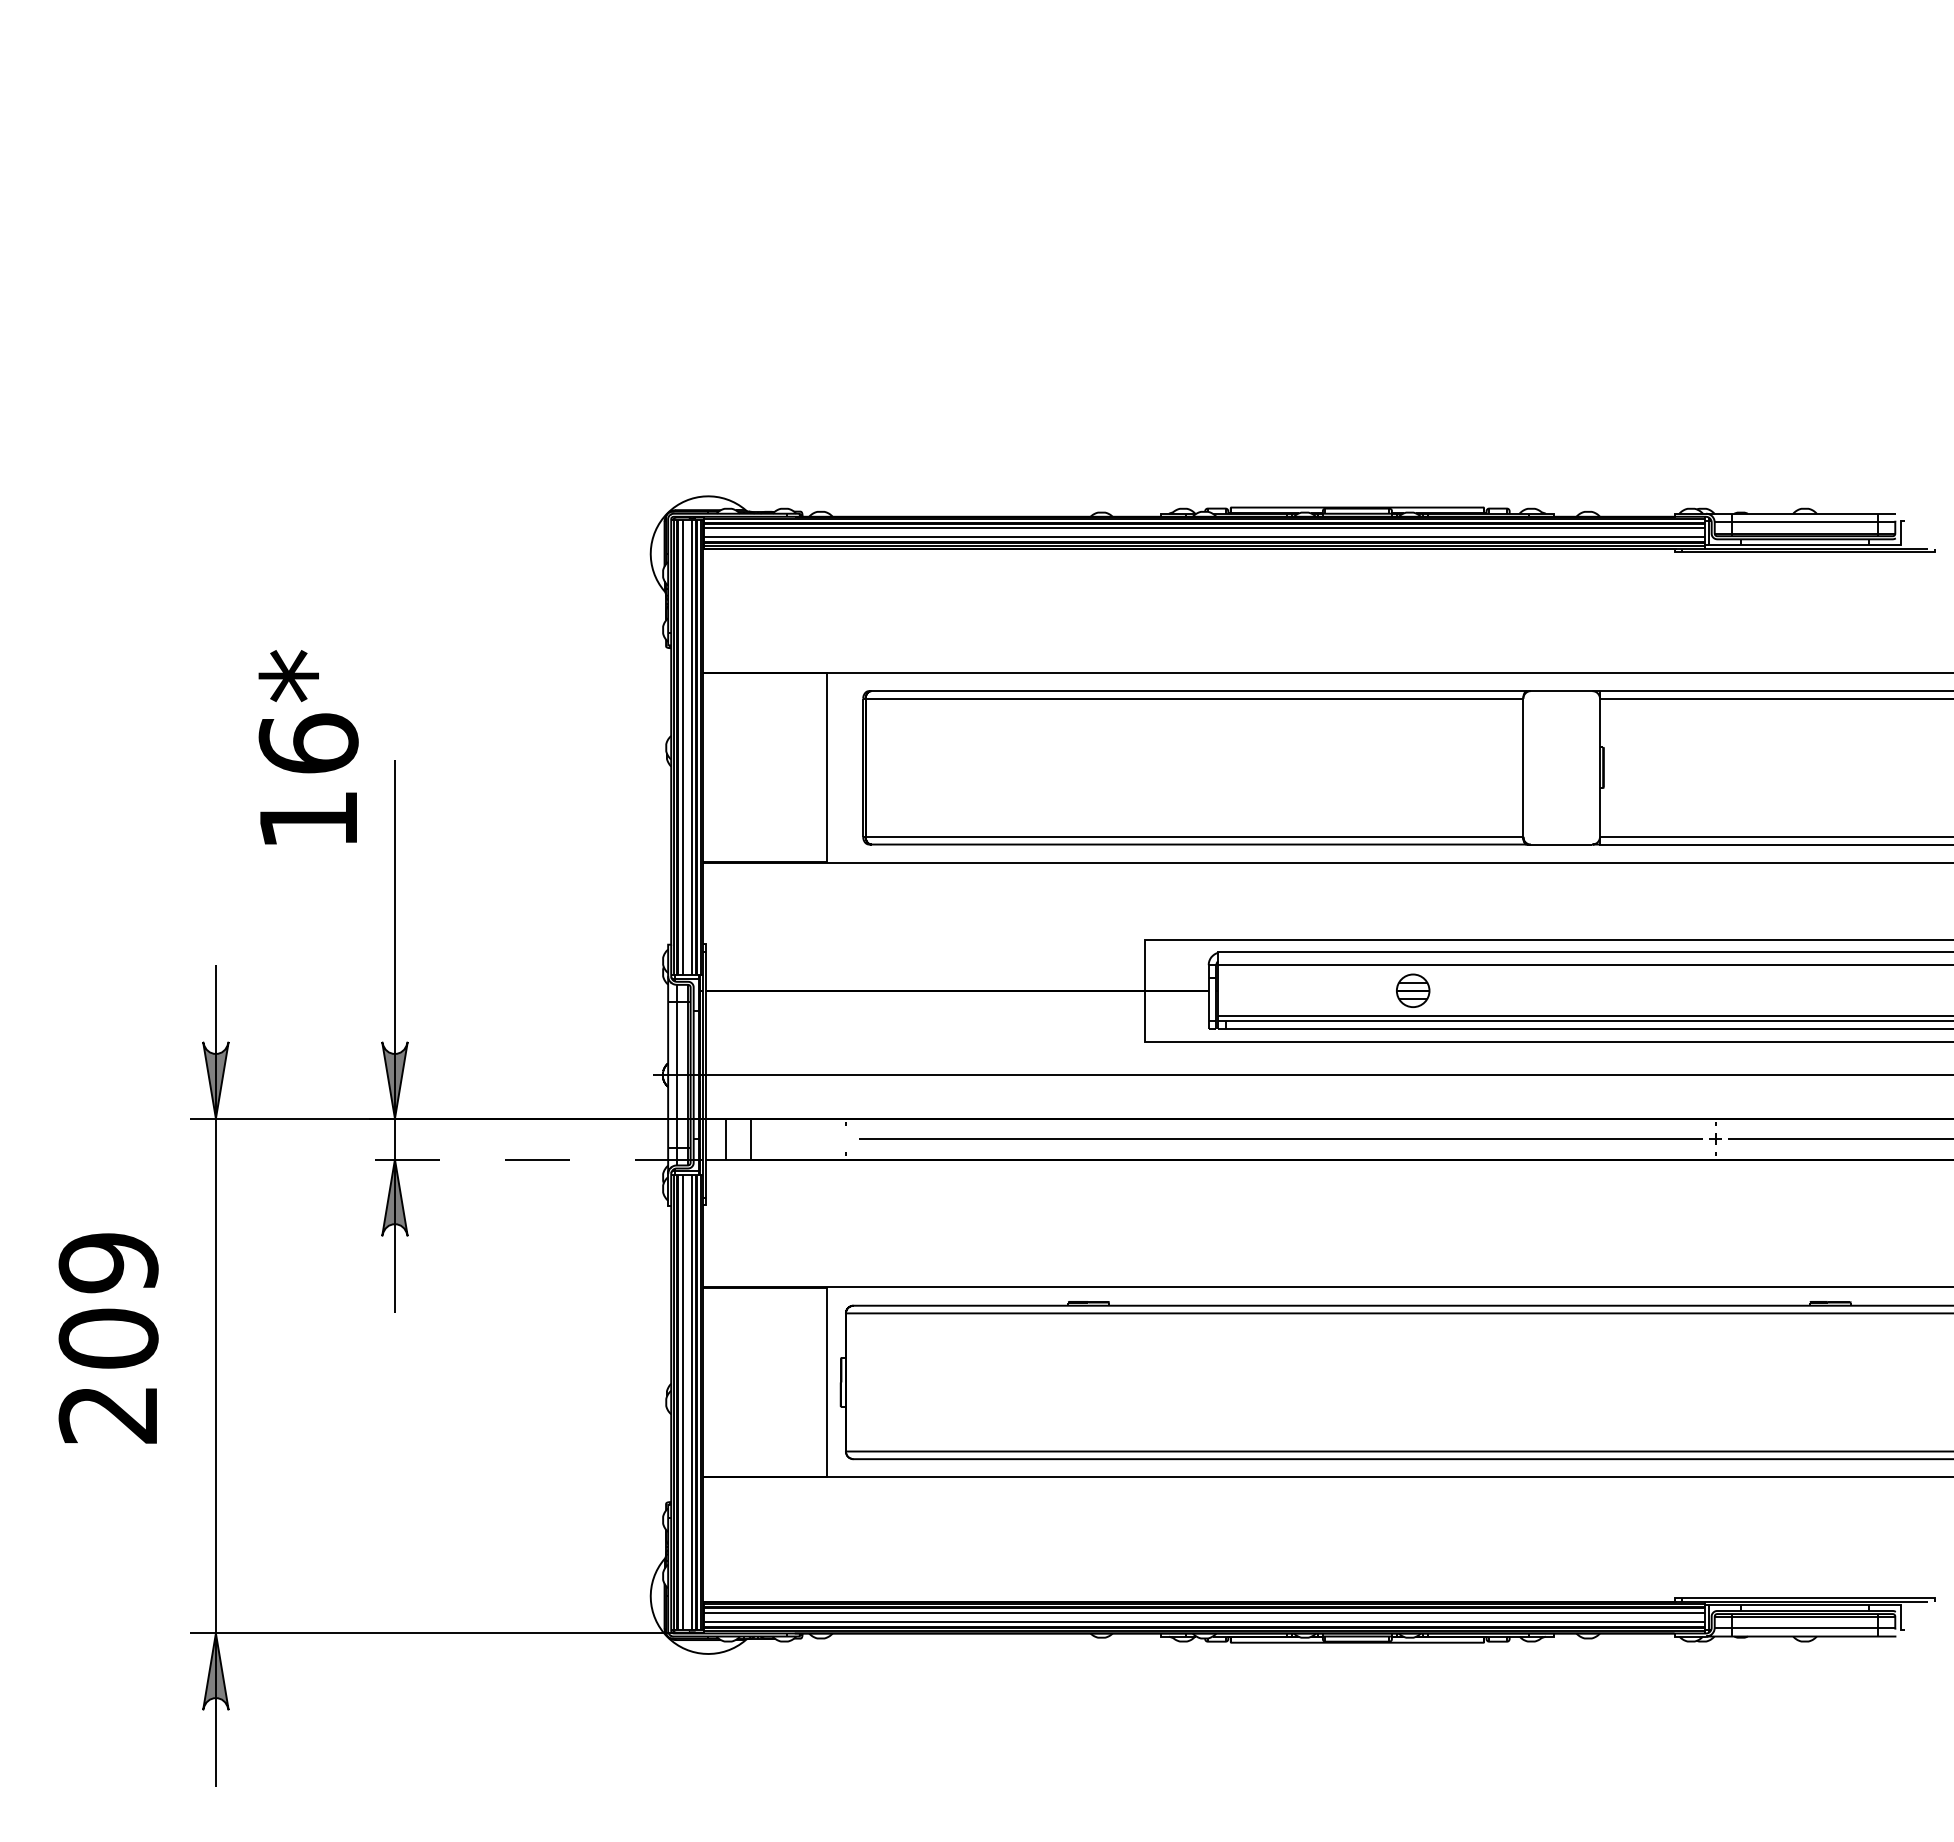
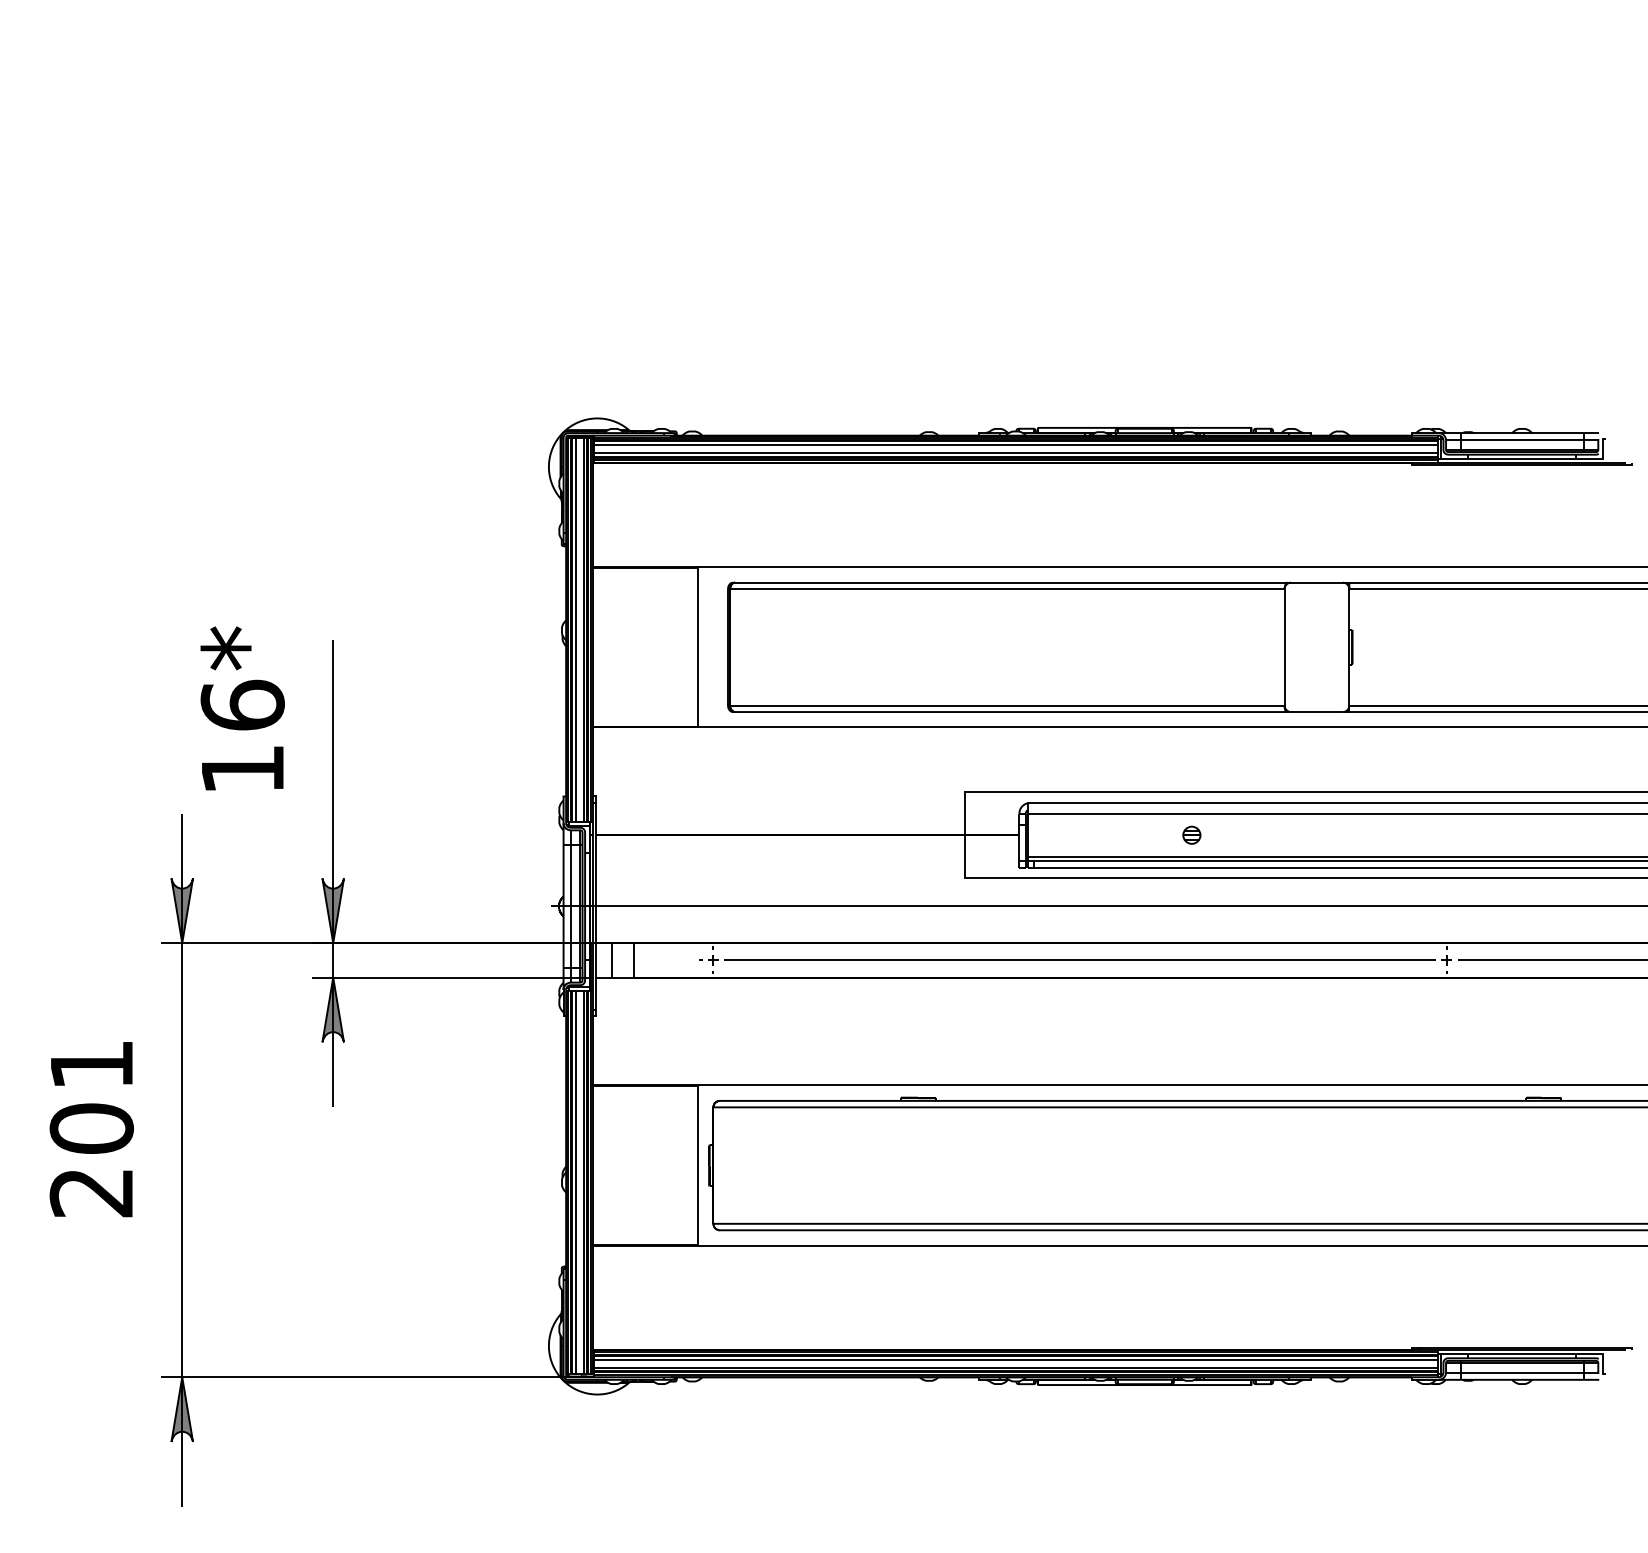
text: (308, 747) -> (242, 708), moved
part: (1413, 990) -> (1192, 835), size x0.62
part: (840, 1138) -> (708, 959), added
line: (534, 1159) -> (450, 977), dashed -> solid
text: (108, 1263) -> (91, 1065), 209 -> 201

